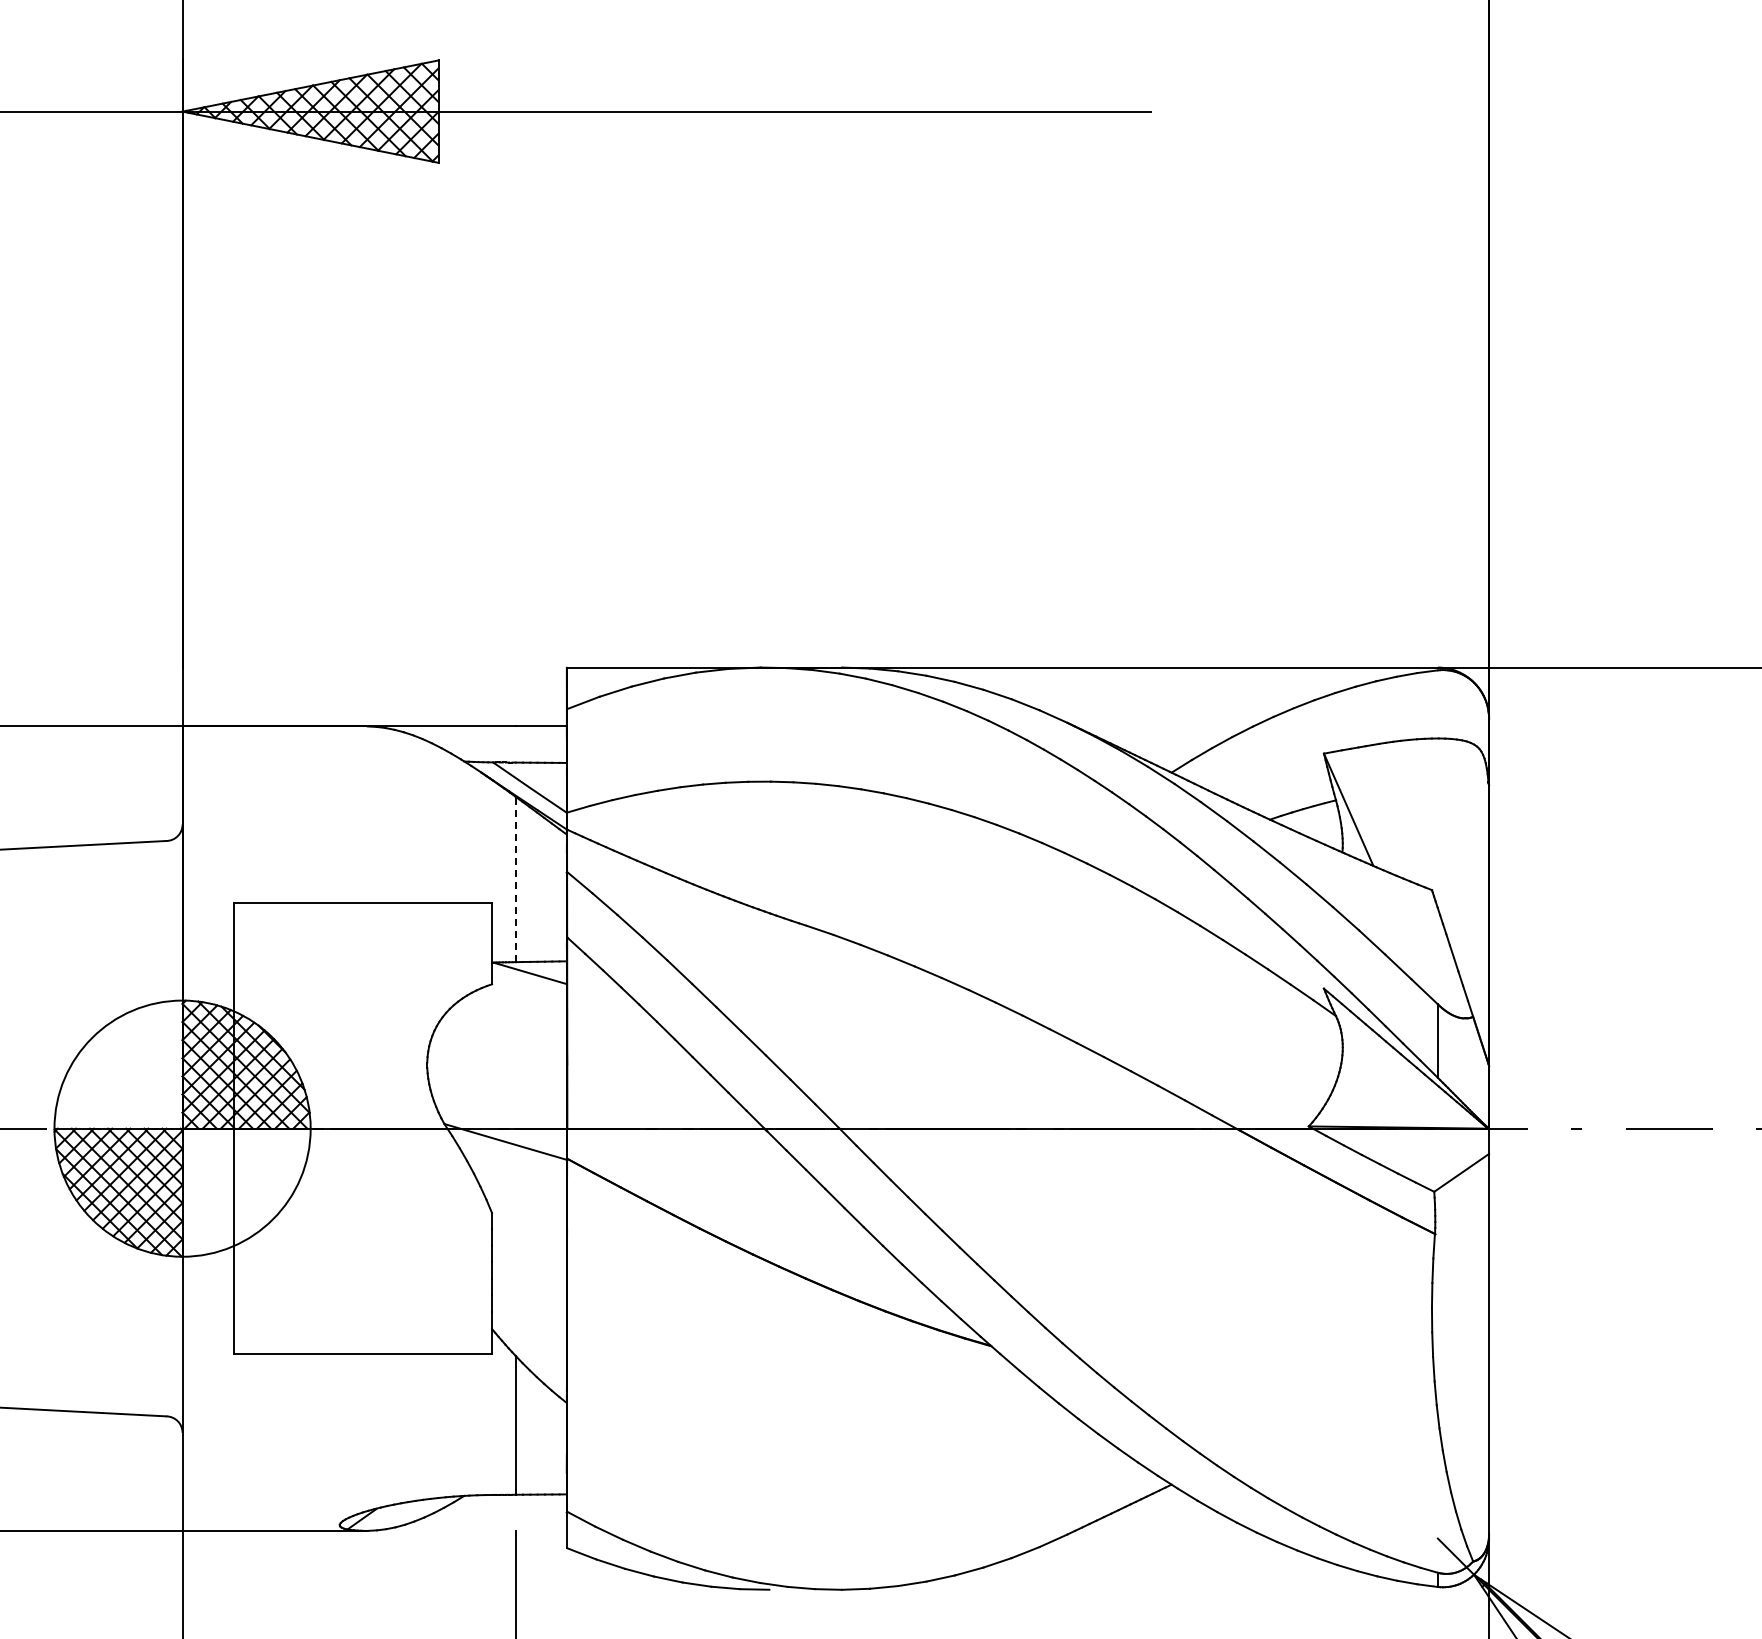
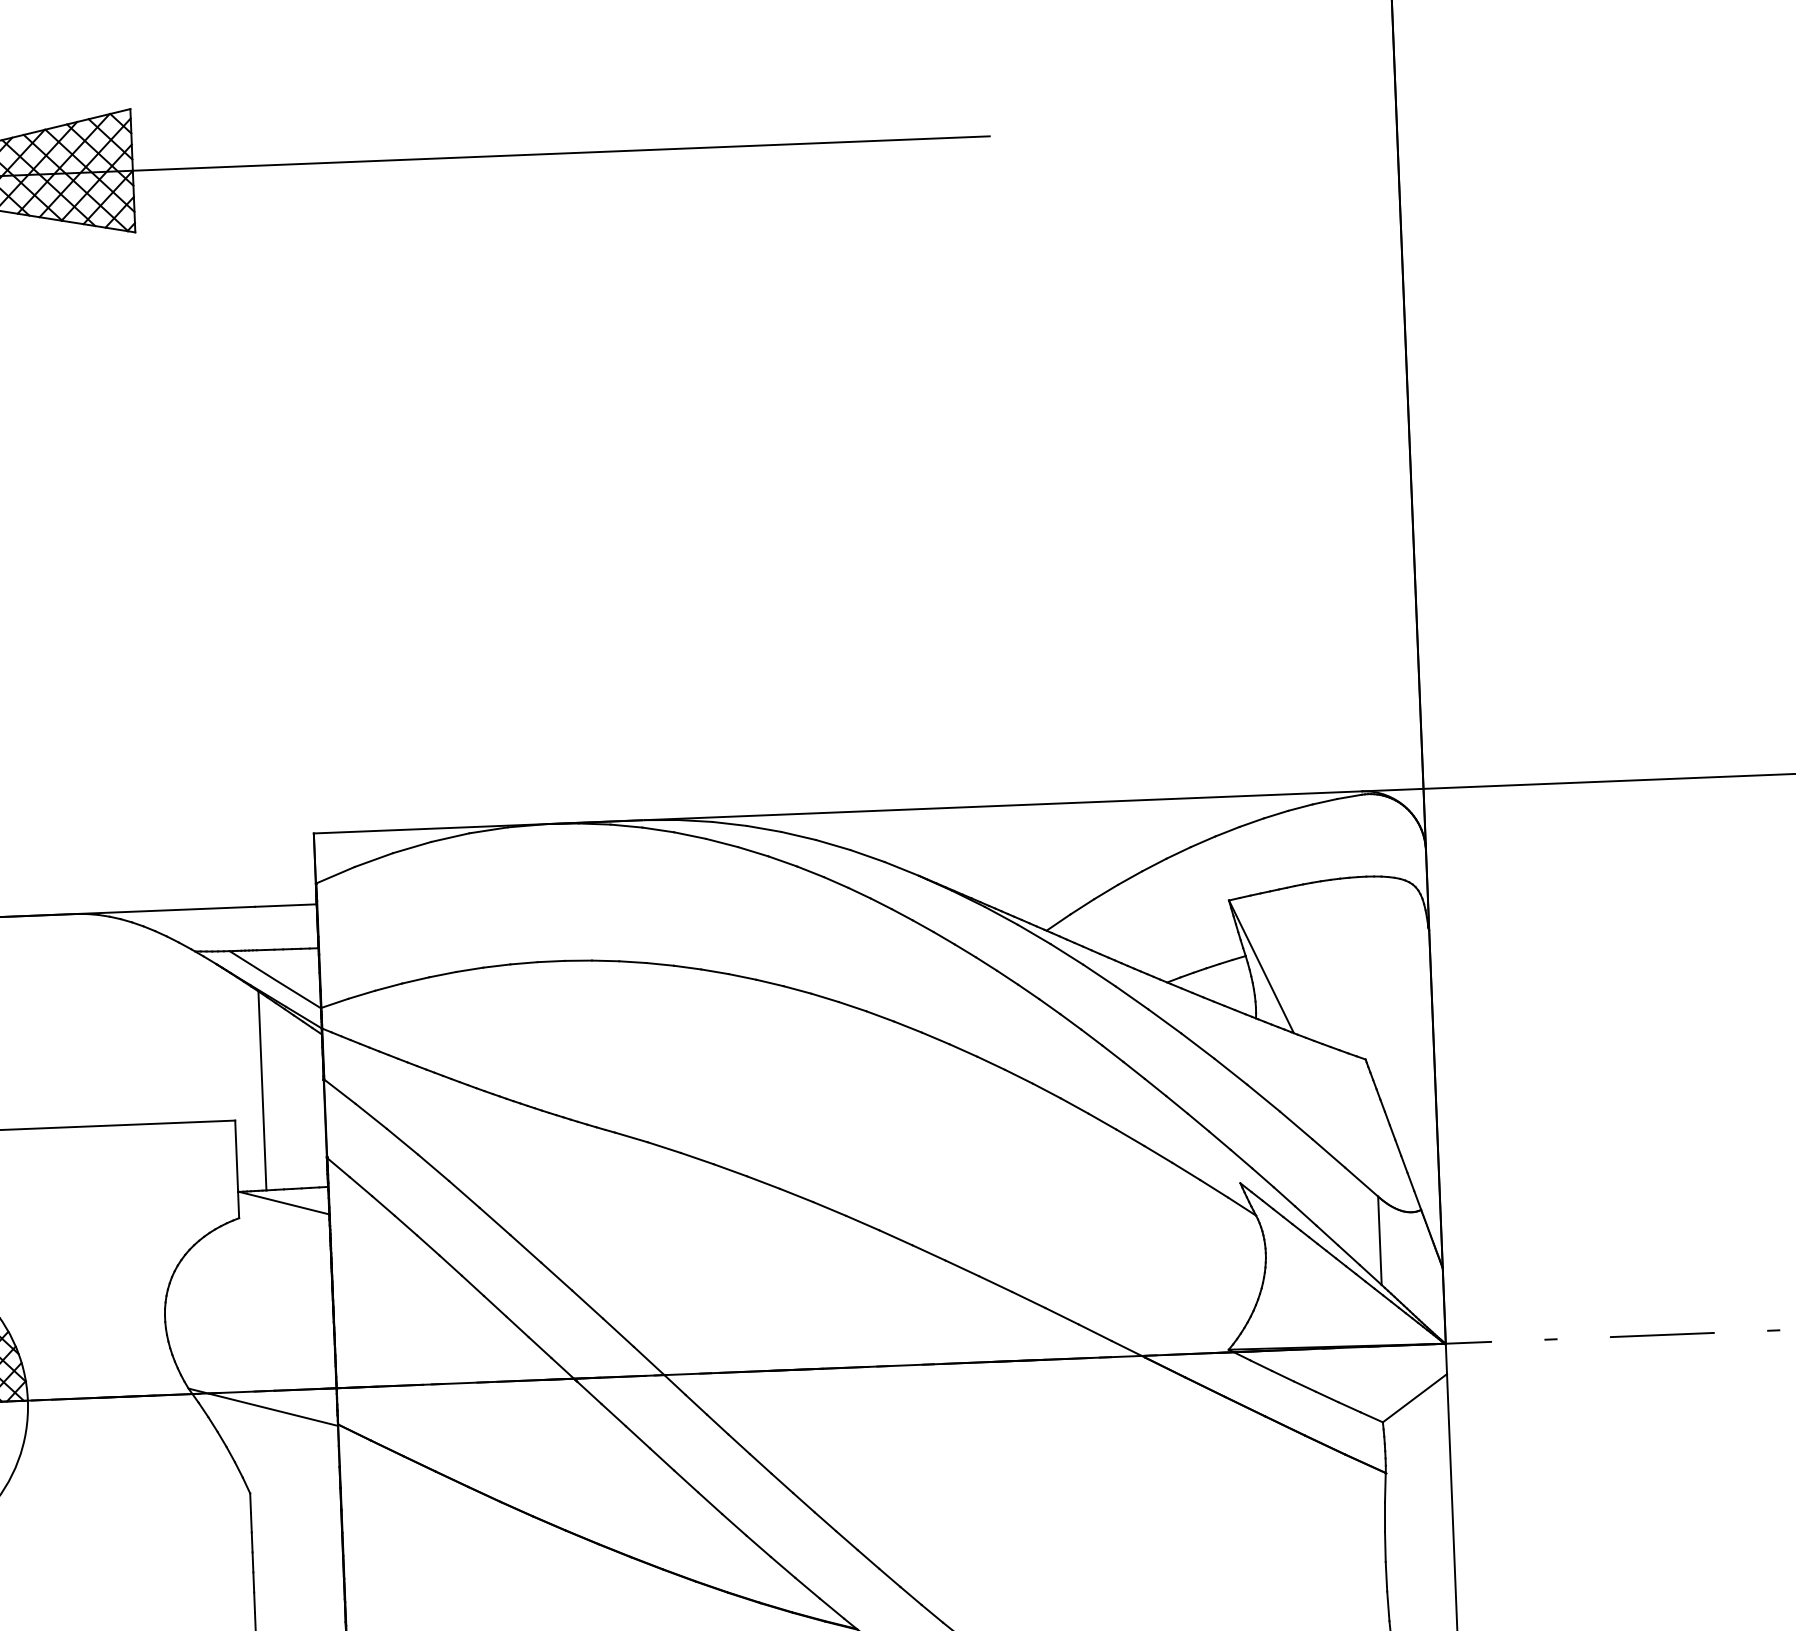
line: (515, 879) -> (262, 1090), dashed -> solid

